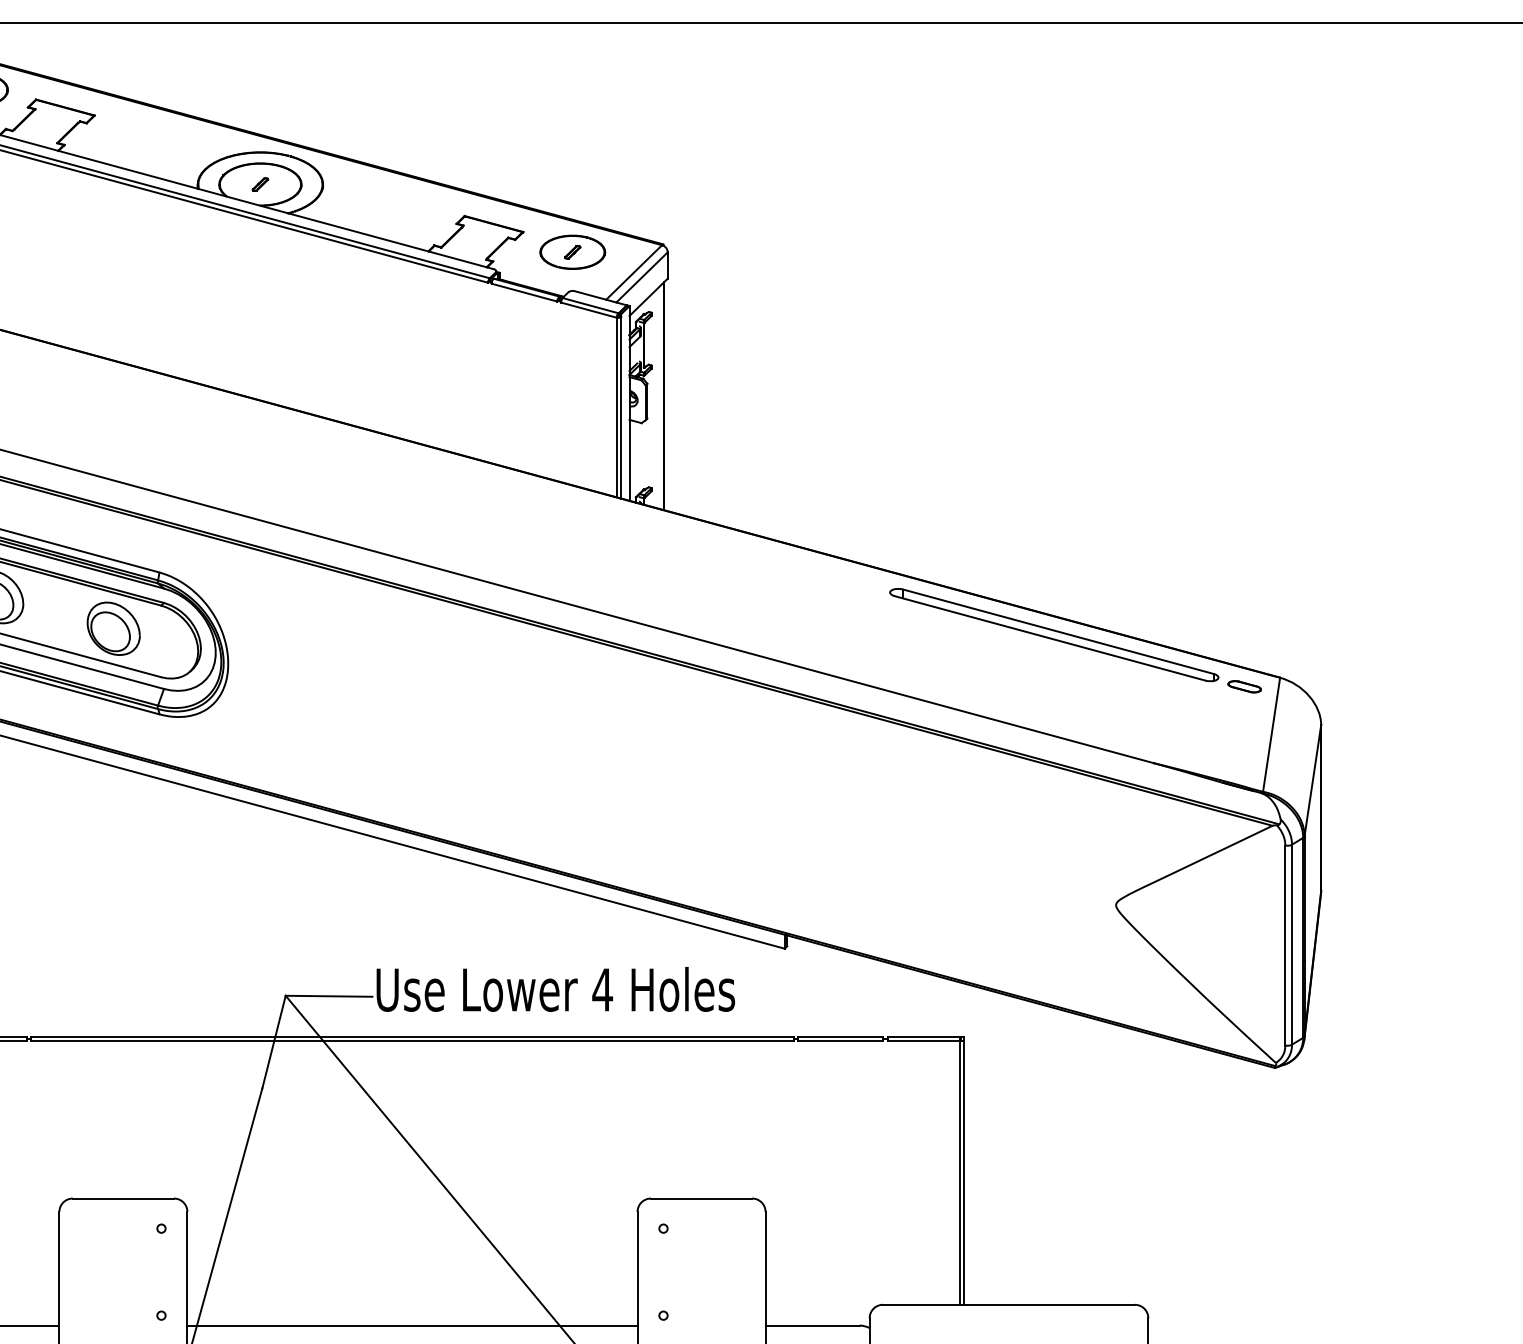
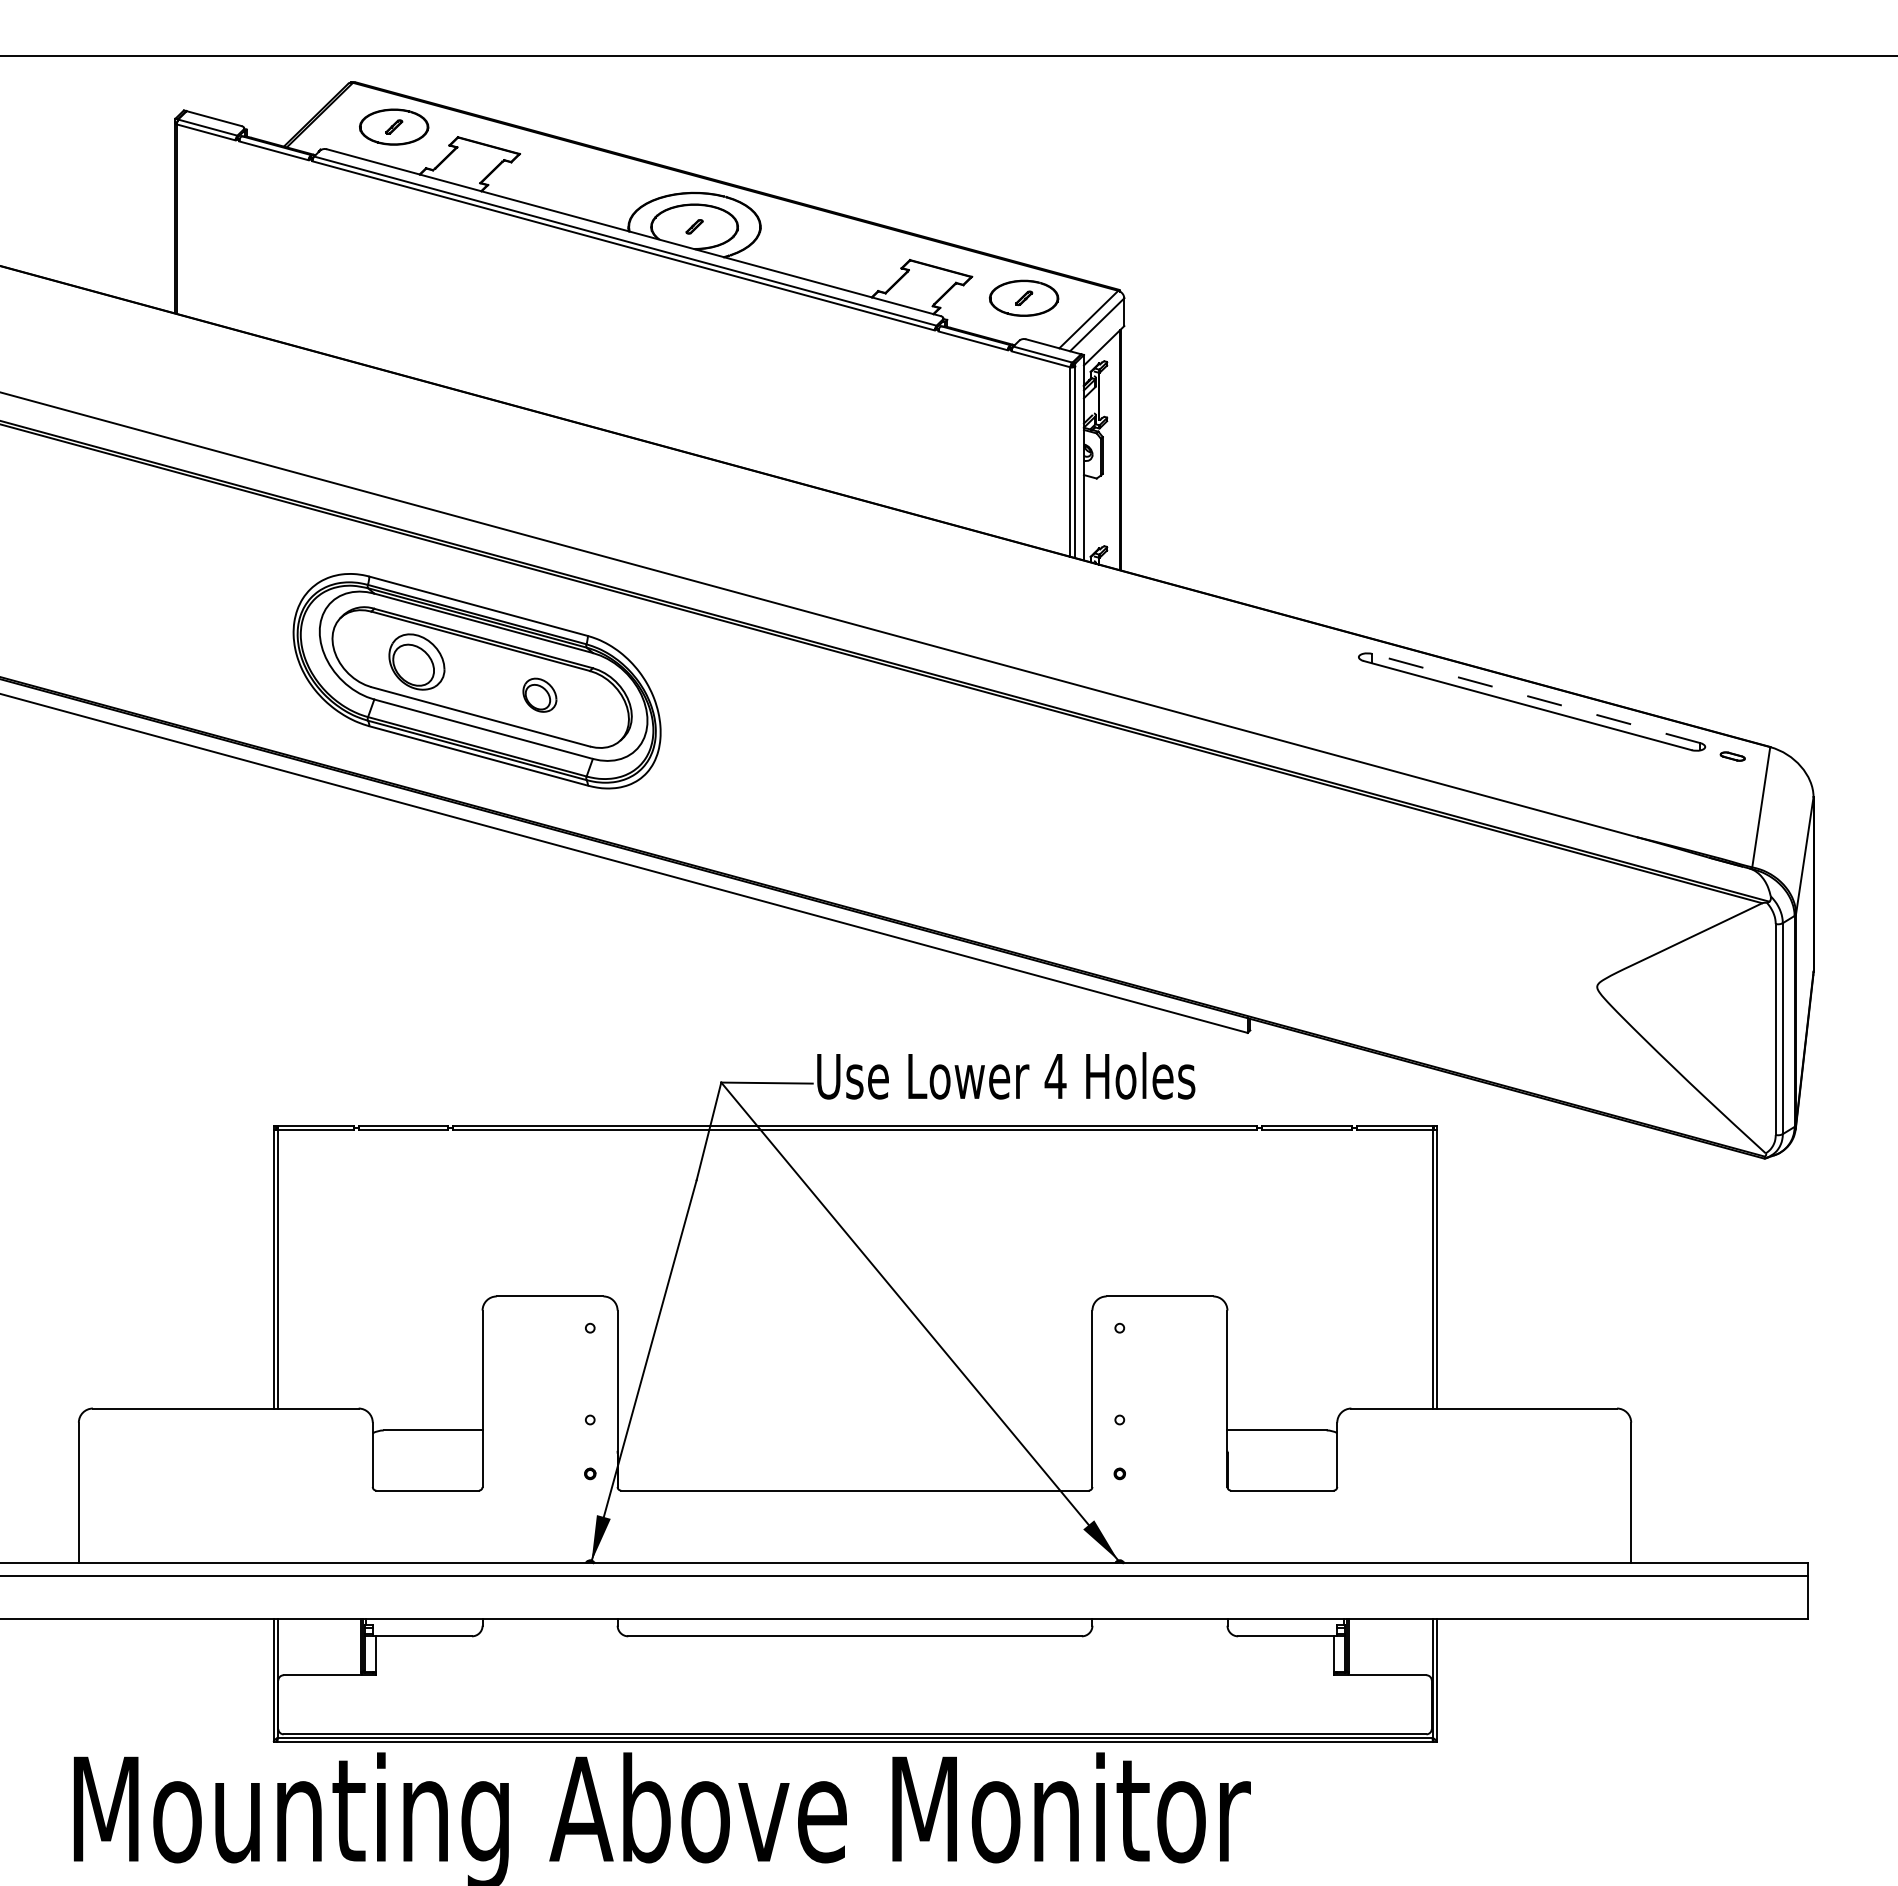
part: (113, 627) -> (539, 694), size x0.6
line: (1058, 631) -> (1536, 698), solid -> dashed
part: (1244, 686) -> (1732, 756), size x0.7
line: (412, 1325) -> (854, 1430), removed

